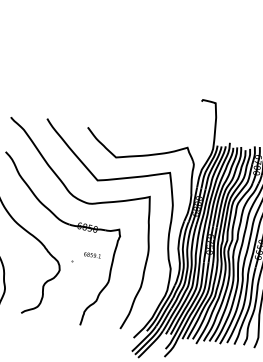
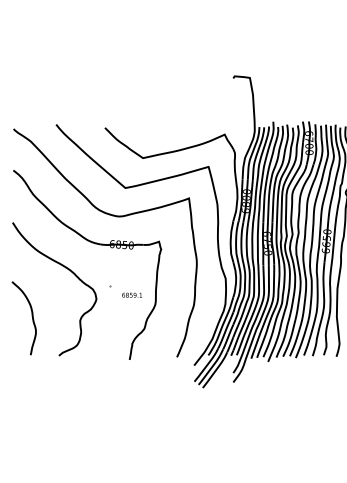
text: (91, 254) -> (131, 294), moved

